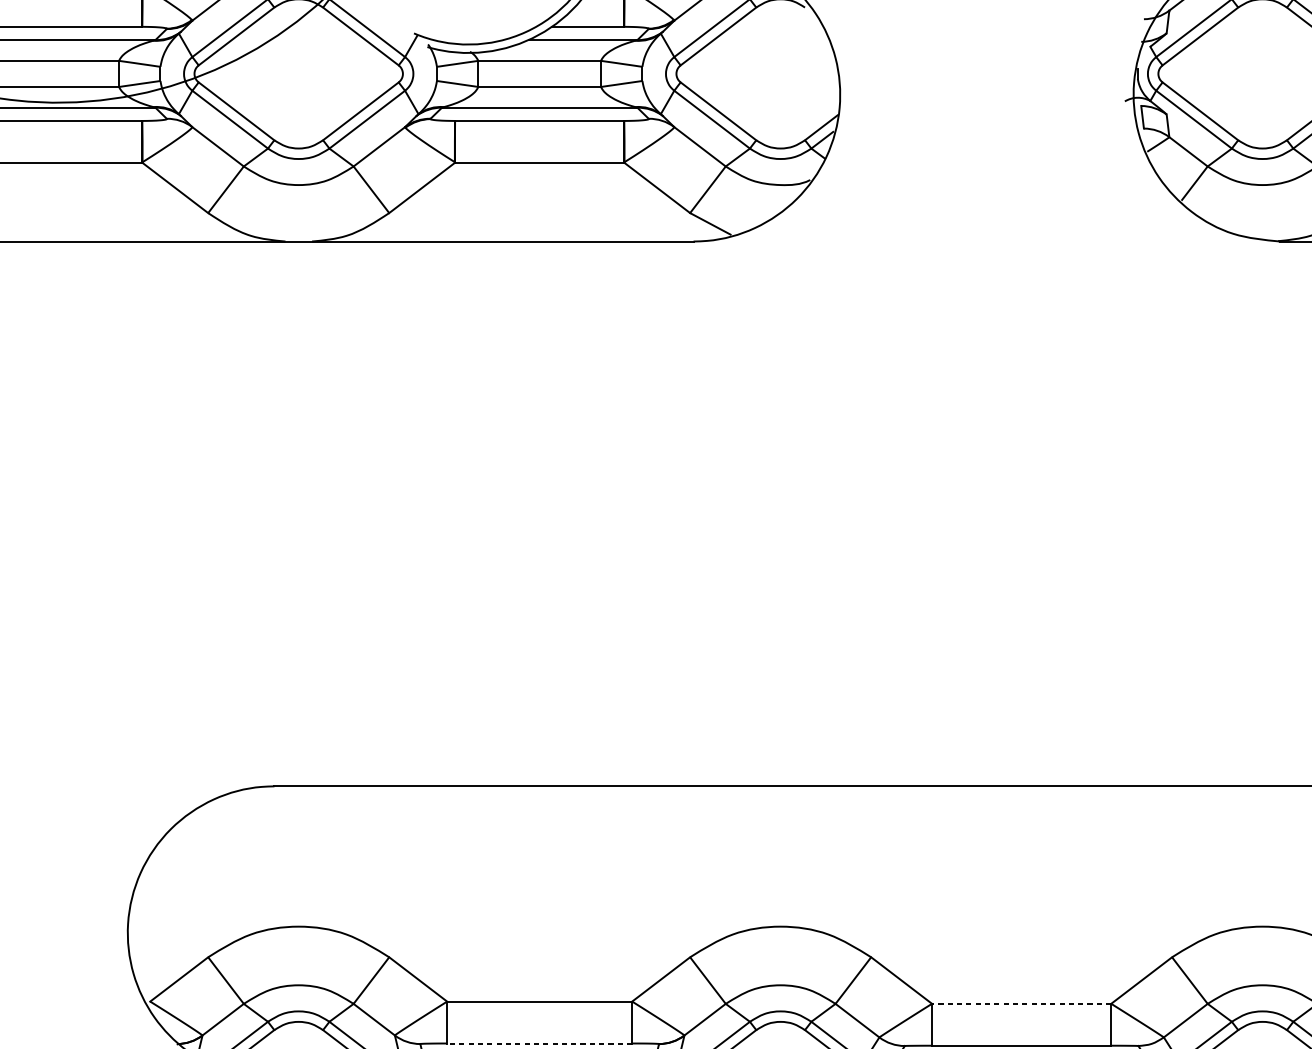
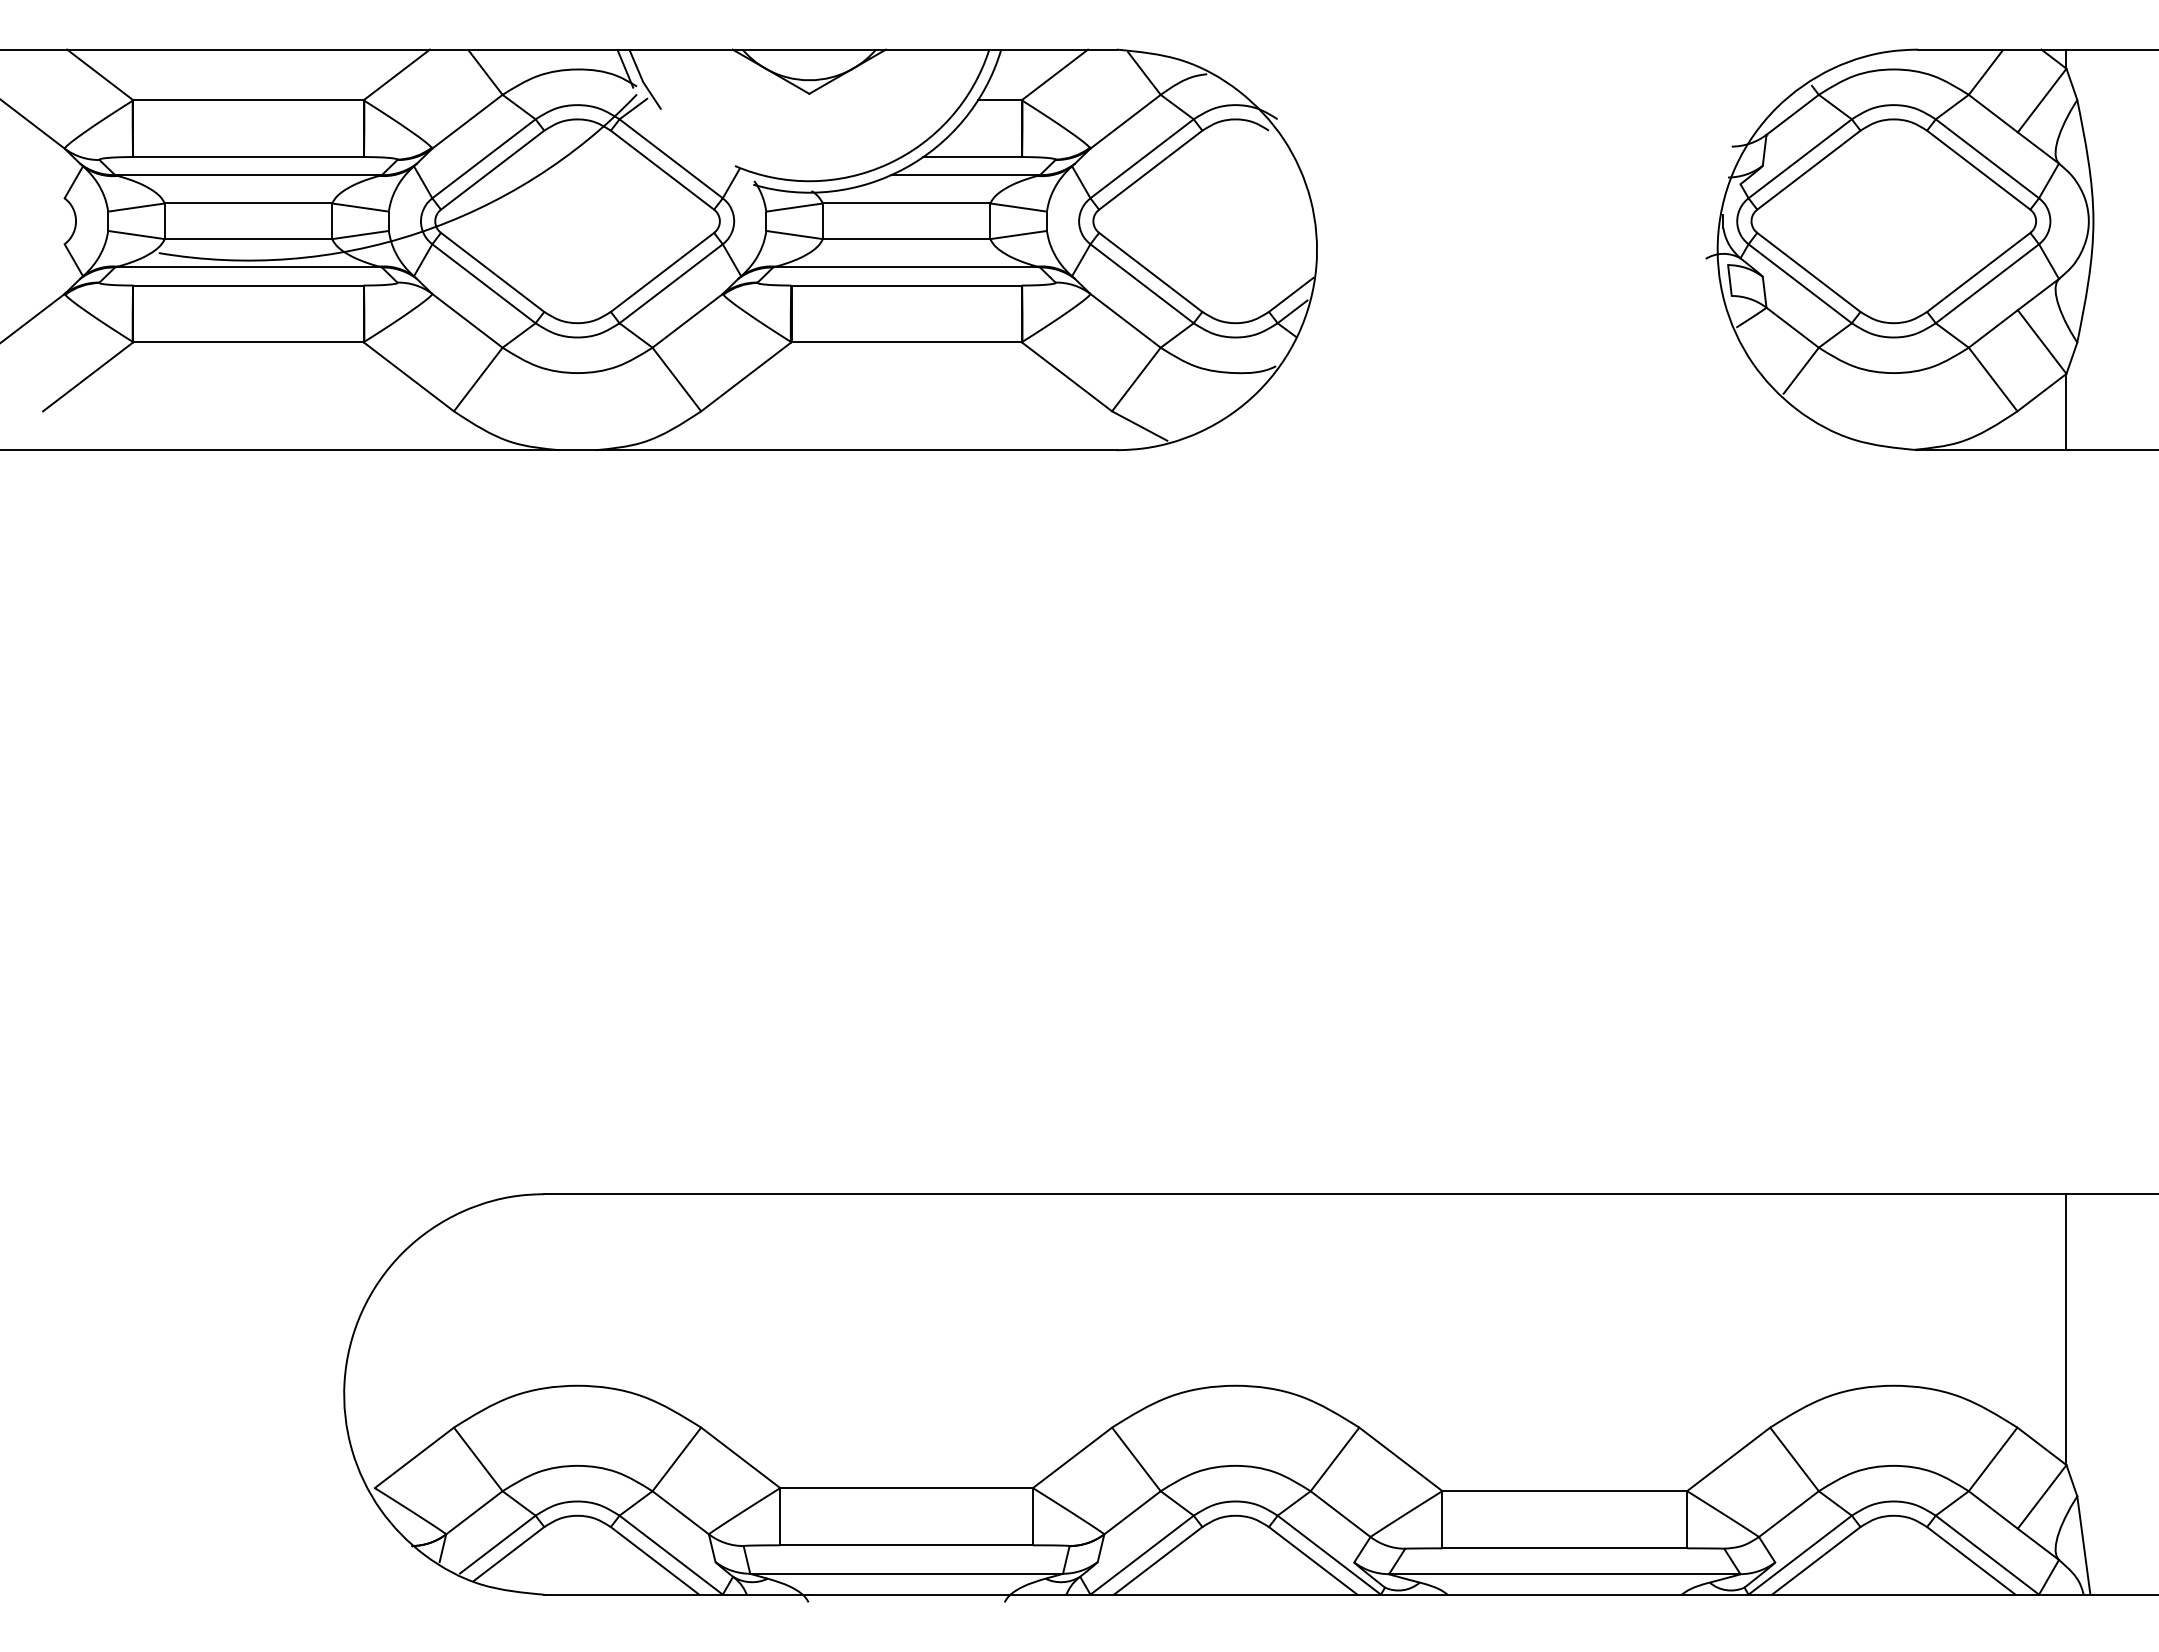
line: (1021, 1004) -> (1564, 1491), dashed -> solid
line: (539, 1043) -> (906, 1545), dashed -> solid

